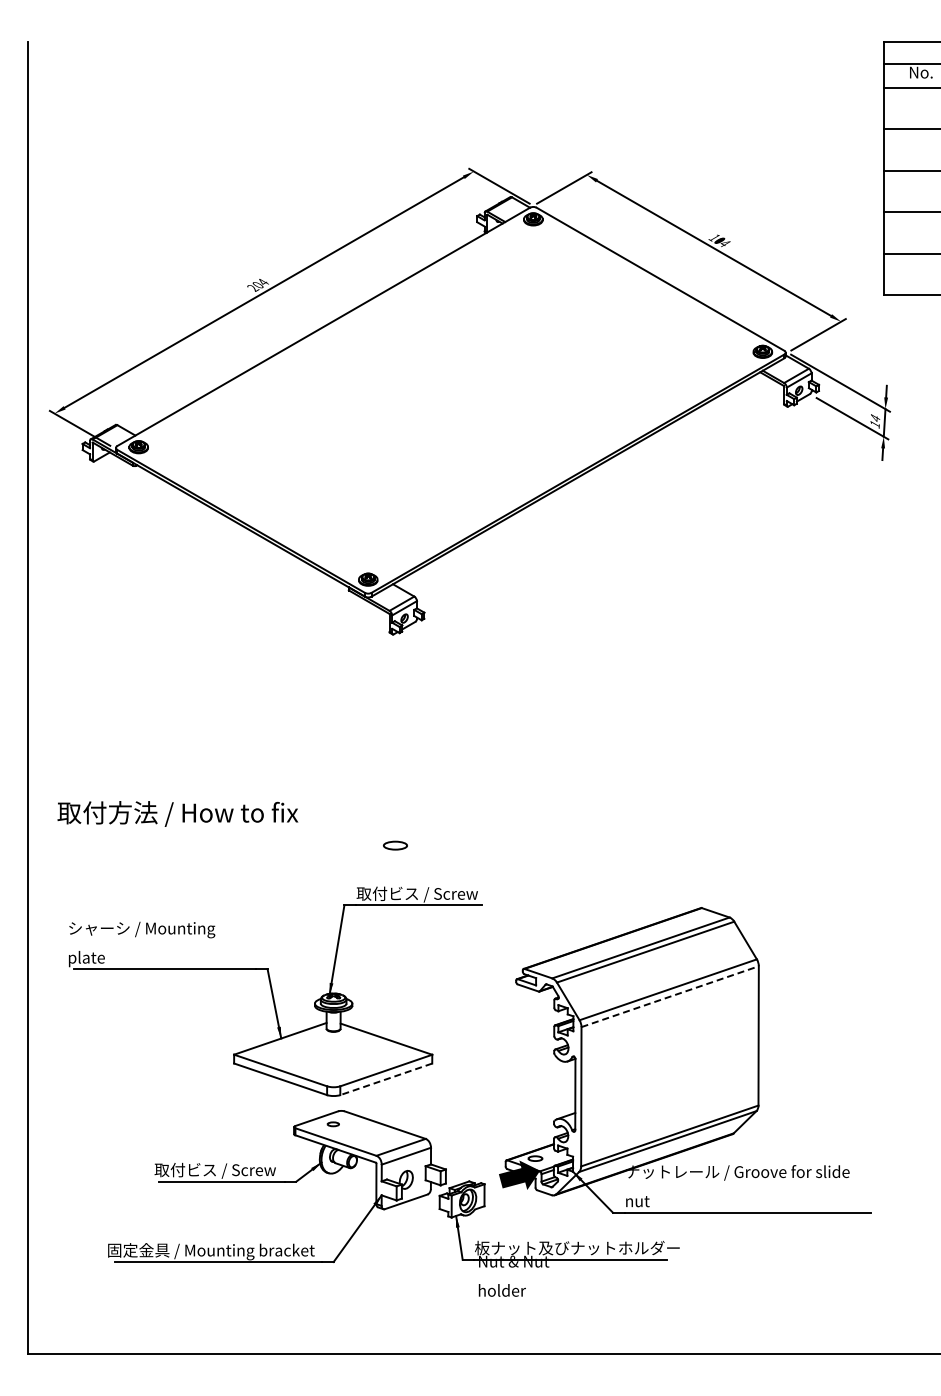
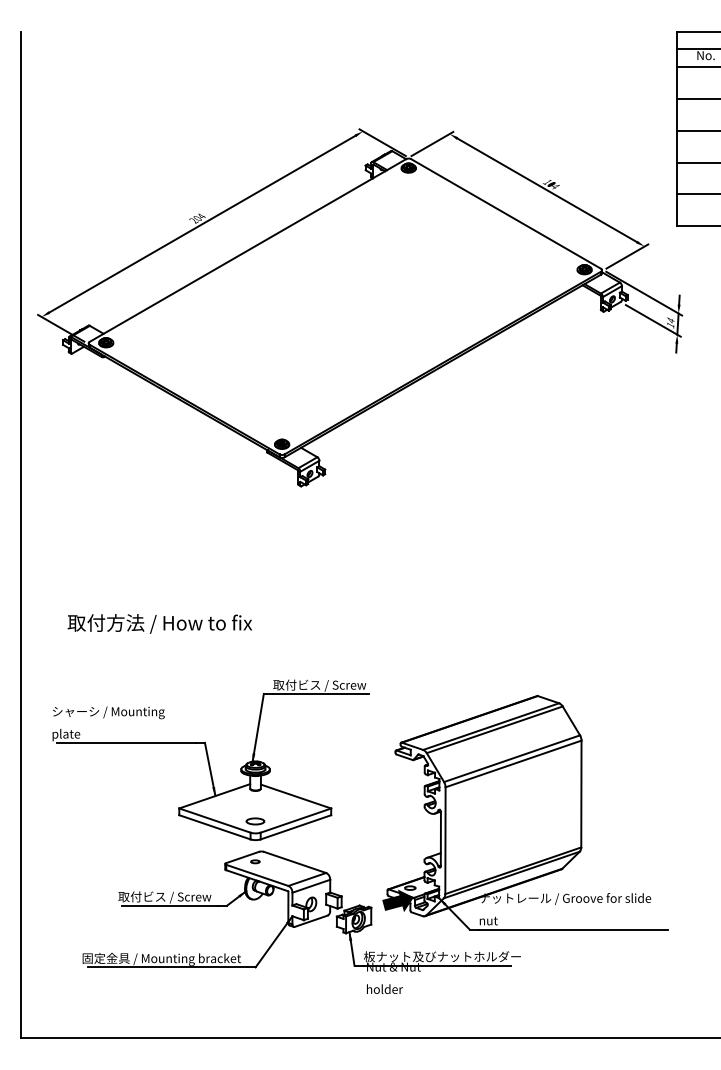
text: (177, 813) -> (159, 623), moved
part: (395, 845) -> (255, 821), moved
line: (670, 996) -> (513, 763), dashed -> solid
line: (386, 1079) -> (296, 827), dashed -> solid

